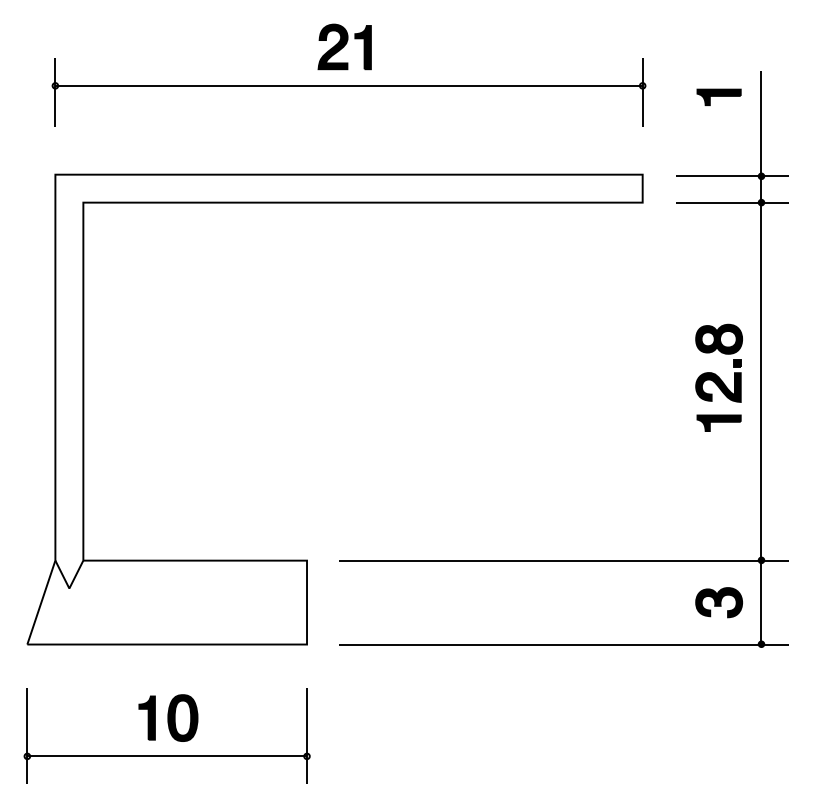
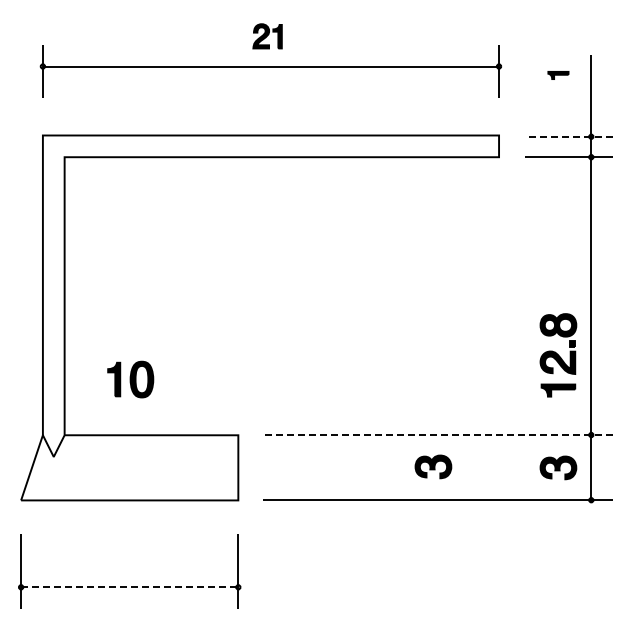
part: (344, 47) -> (267, 36), size x0.7
part: (719, 97) -> (558, 75), size x0.6
line: (732, 175) -> (568, 136), solid -> dashed
part: (719, 378) -> (558, 355), moved
line: (564, 560) -> (438, 435), solid -> dashed
part: (558, 600) -> (433, 466), added
part: (168, 718) -> (130, 379), moved
line: (166, 756) -> (129, 587), solid -> dashed

